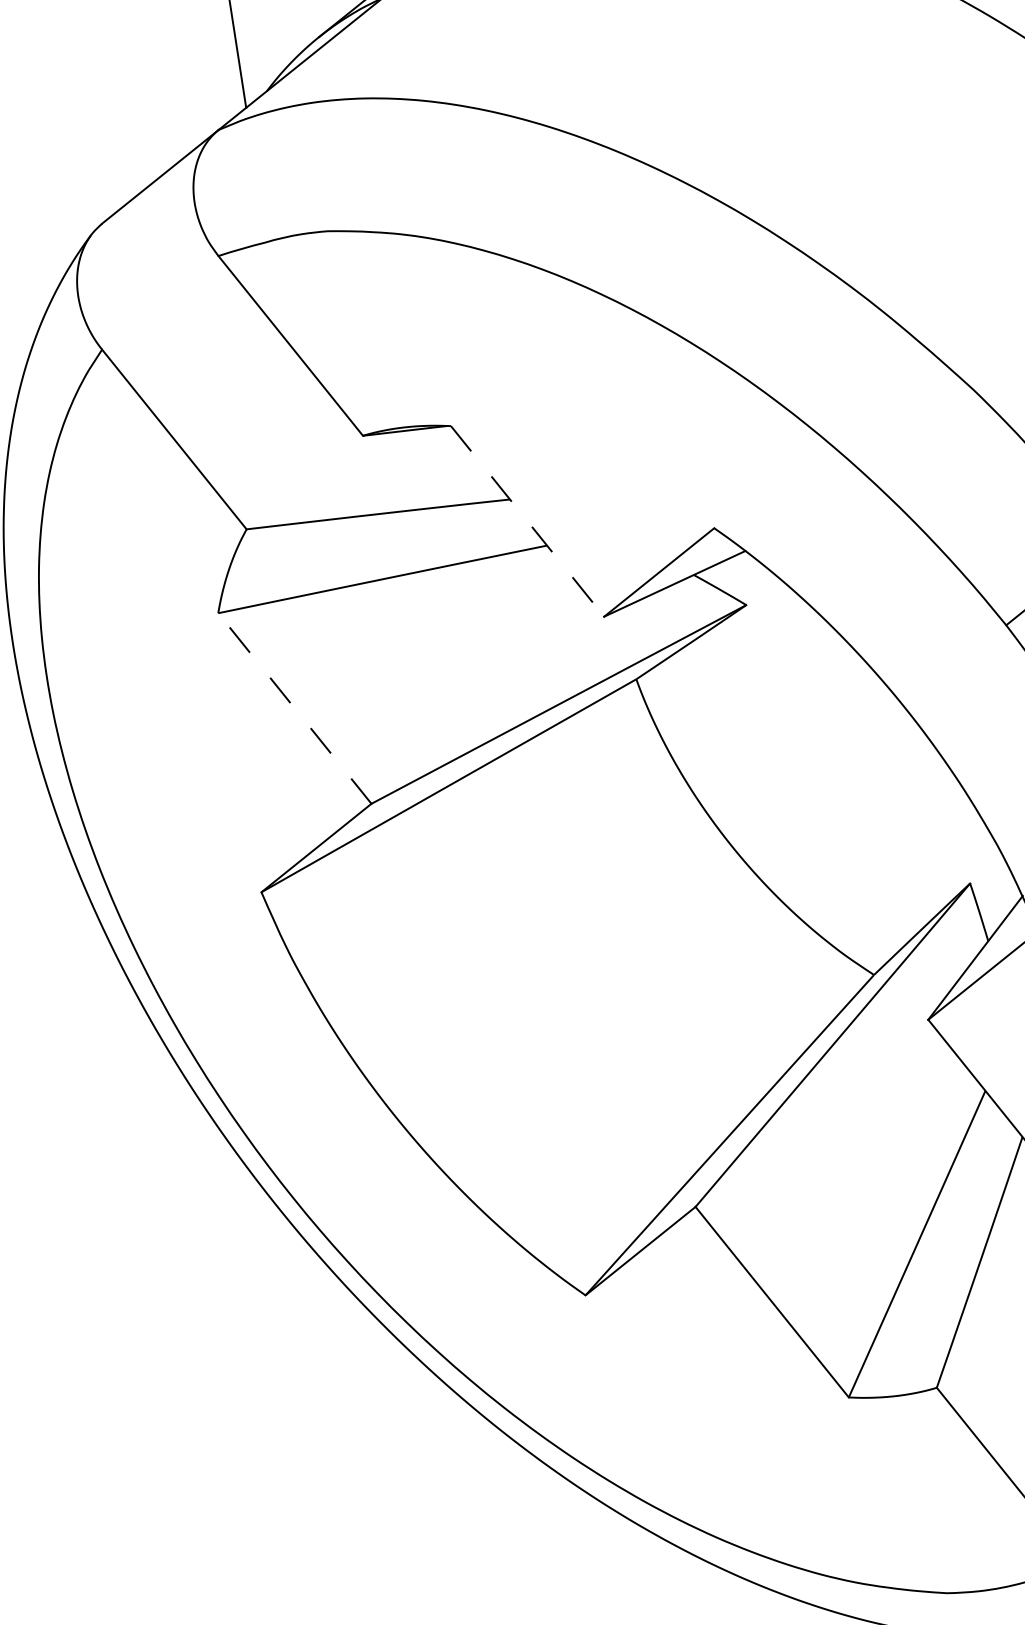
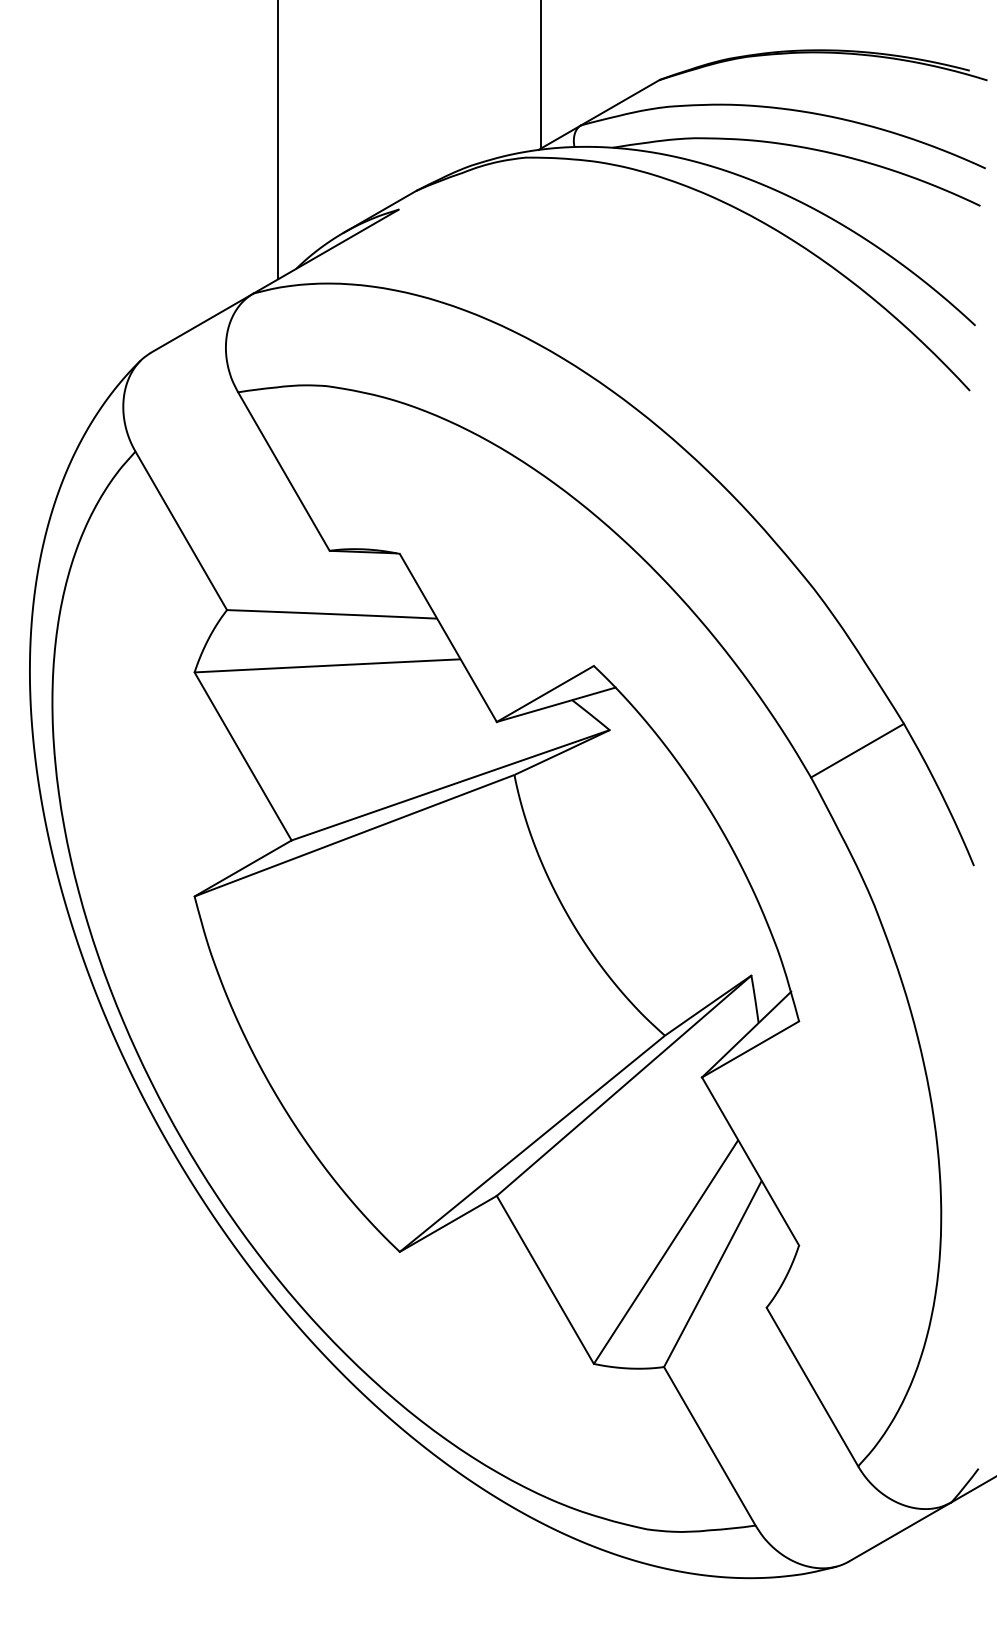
line: (527, 522) -> (448, 638), dashed -> solid
line: (294, 708) -> (242, 756), dashed -> solid

